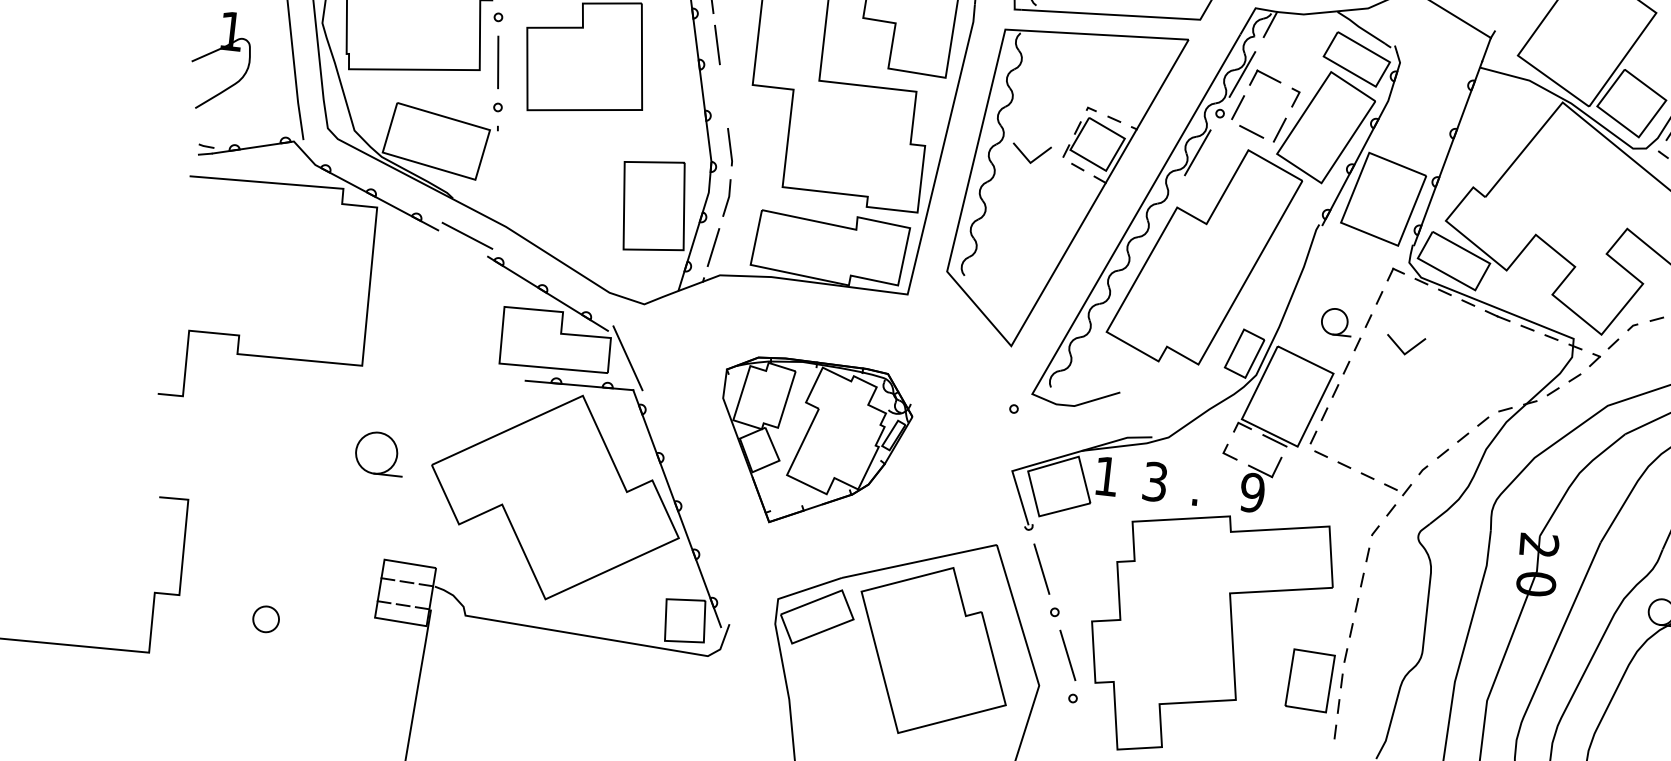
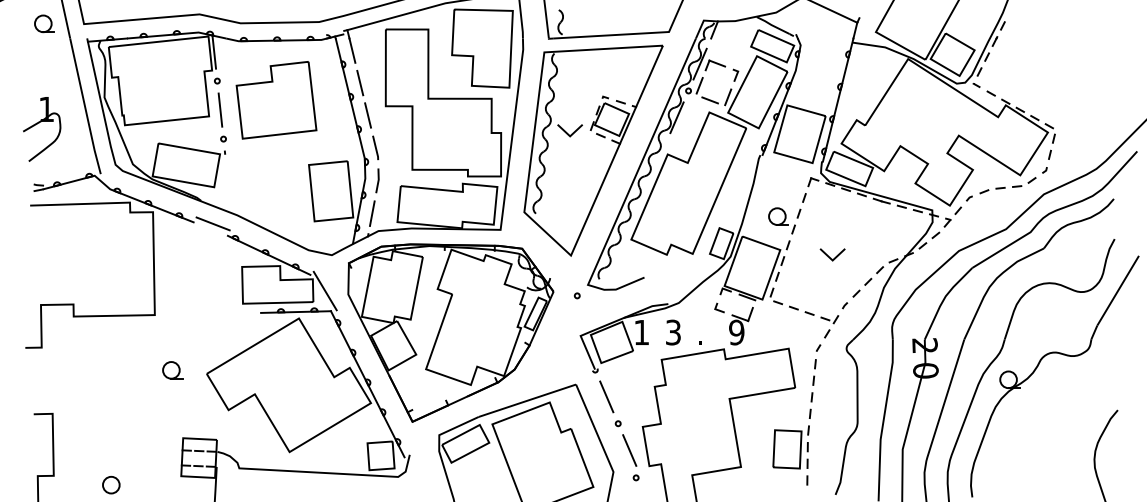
line: (724, 96) -> (368, 115), added
line: (1400, 347) -> (829, 256), moved
part: (813, 443) -> (450, 332), size x1.67
part: (379, 453) -> (172, 370), size x0.62

